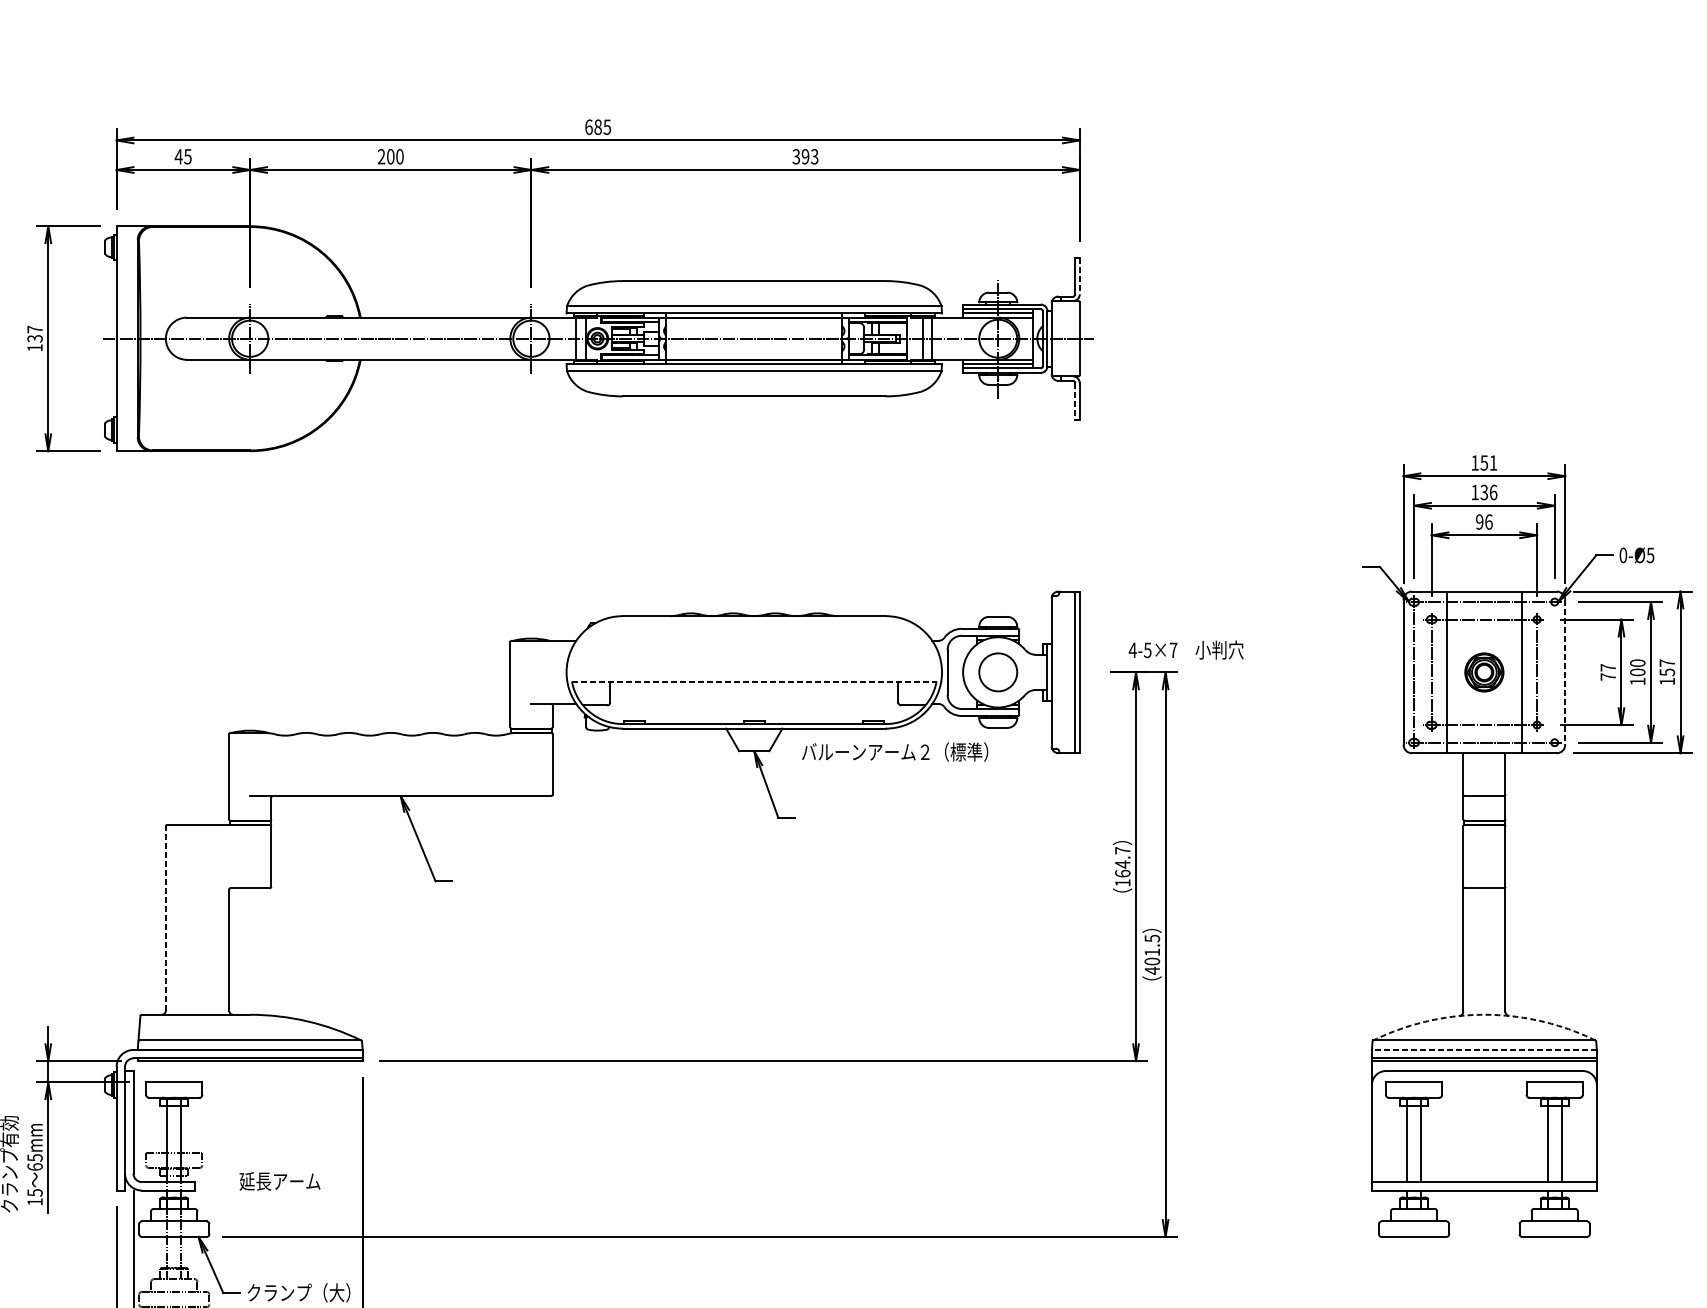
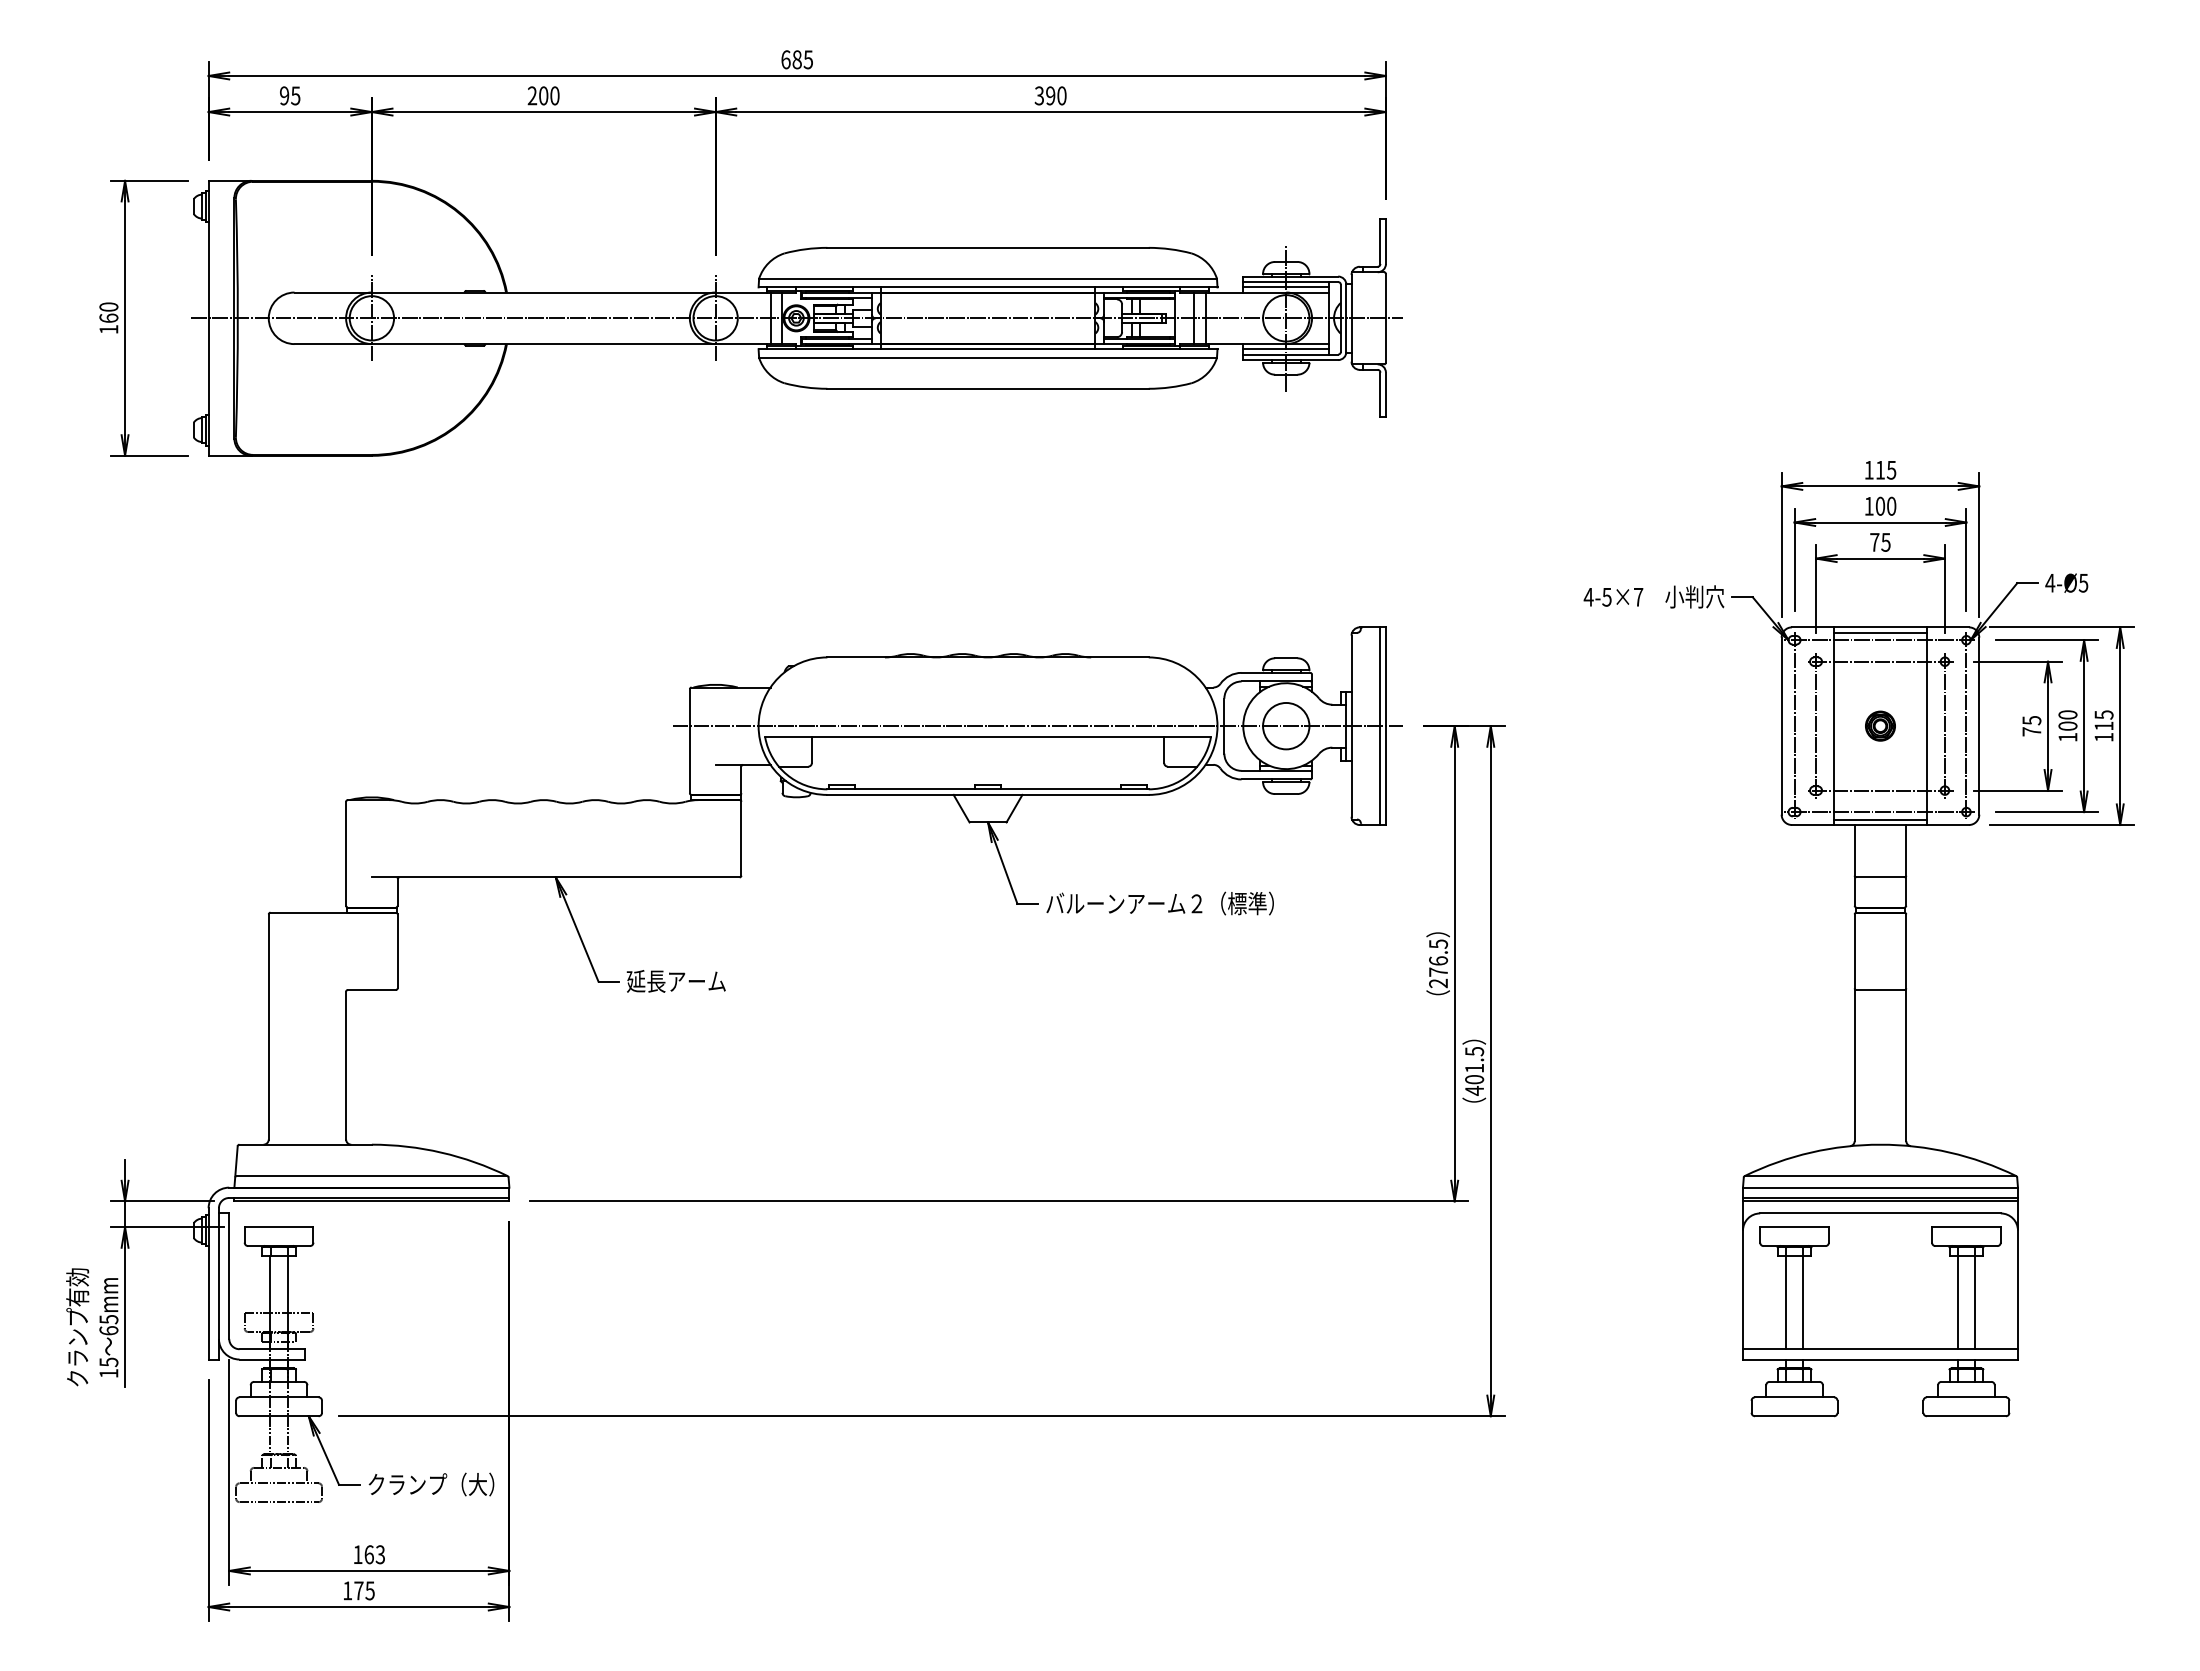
text: (178, 156) -> (284, 95), 45 -> 95
text: (814, 156) -> (1061, 95), 393 -> 390
line: (1079, 276) -> (1385, 242), dashed -> solid
text: (34, 333) -> (108, 312), 137 -> 160
line: (1075, 401) -> (1380, 395), dashed -> solid
text: (1488, 463) -> (1885, 470), 151 -> 115
text: (1488, 491) -> (1885, 505), 136 -> 100
text: (1484, 521) -> (1880, 541), 96 -> 75
text: (1623, 554) -> (2050, 582), 0-Ø5 -> 4-Ø5
line: (1484, 595) -> (1880, 632), added
text: (1185, 649) -> (1653, 596), moved
text: (1607, 667) -> (2031, 720), 77 -> 75
text: (1666, 667) -> (2103, 720), 157 -> 115
part: (1484, 671) -> (1880, 725), size x0.62
line: (1554, 671) -> (1966, 725), added
line: (794, 672) -> (1037, 726), added
line: (1565, 672) -> (1979, 726), dashed -> solid
line: (754, 681) -> (988, 737), dashed -> solid
line: (1484, 748) -> (1880, 819), added
text: (894, 752) -> (1159, 903), moved
text: (1122, 866) -> (1438, 963), 164.7 -> 276.5
line: (165, 918) -> (268, 1026), dashed -> solid
arc: (1484, 1014) -> (1880, 1144), dashed -> solid
line: (1483, 1049) -> (1879, 1187), dashed -> solid
text: (279, 1181) -> (675, 981), moved

